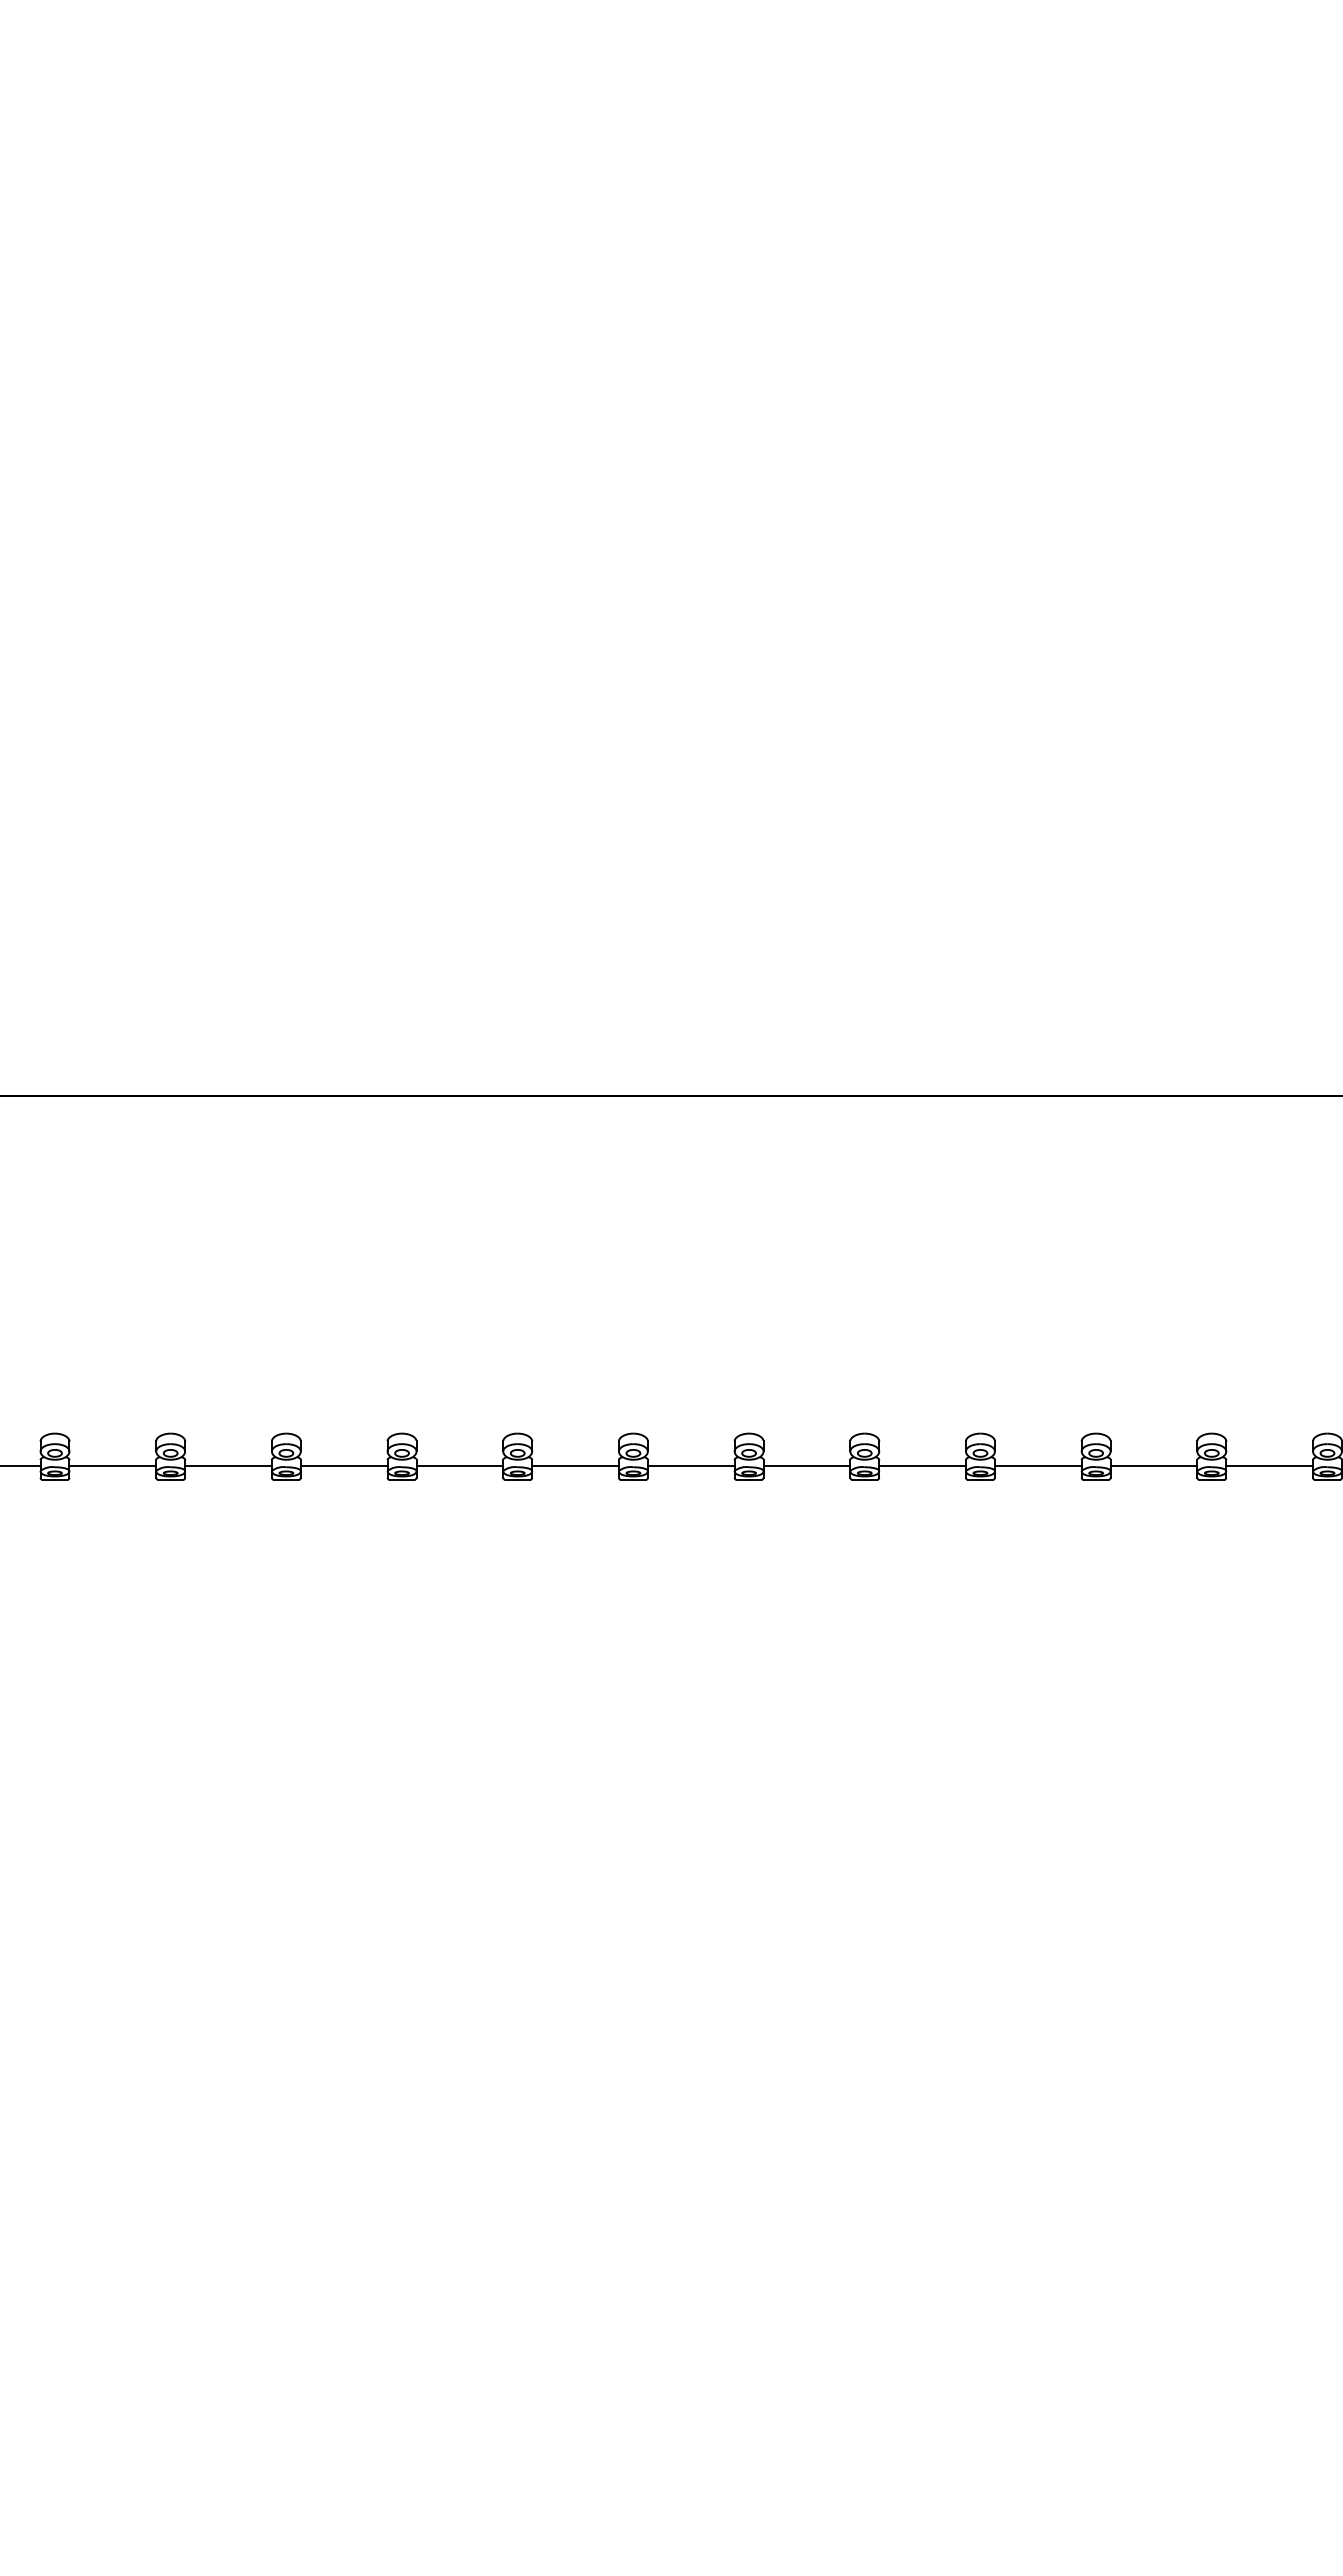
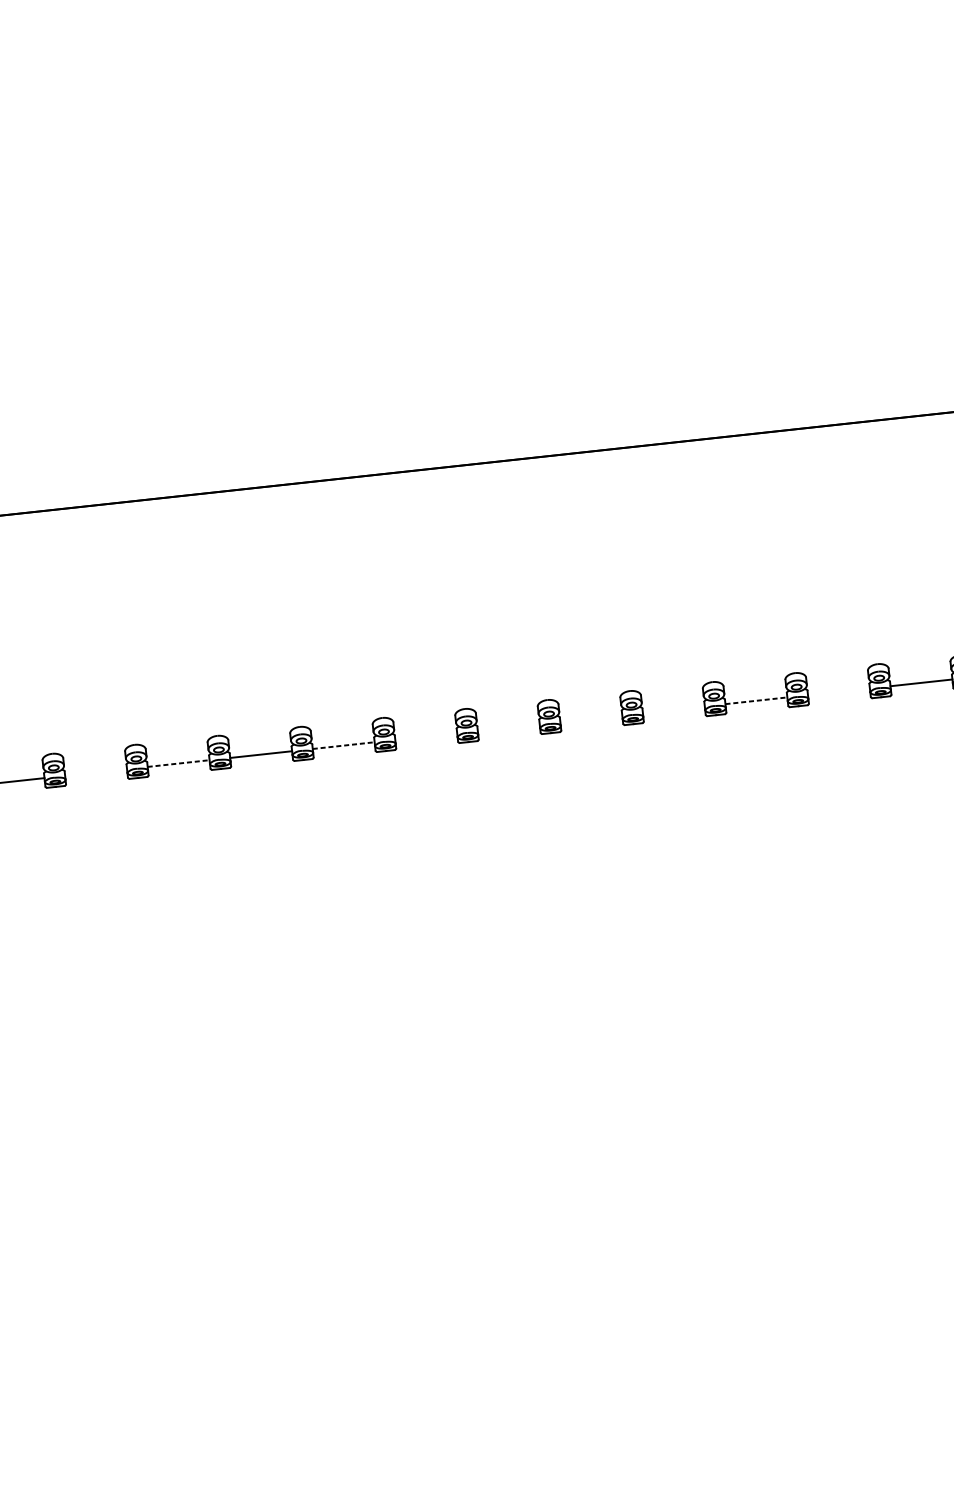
line: (228, 1466) -> (96, 772), removed
line: (344, 1466) -> (178, 763), solid -> dashed
line: (576, 1466) -> (344, 745), solid -> dashed
line: (690, 1466) -> (425, 736), removed
line: (806, 1466) -> (508, 727), removed
line: (922, 1466) -> (591, 719), removed
line: (1037, 1466) -> (673, 710), removed
line: (1154, 1466) -> (756, 701), solid -> dashed
line: (1269, 1466) -> (838, 692), removed

